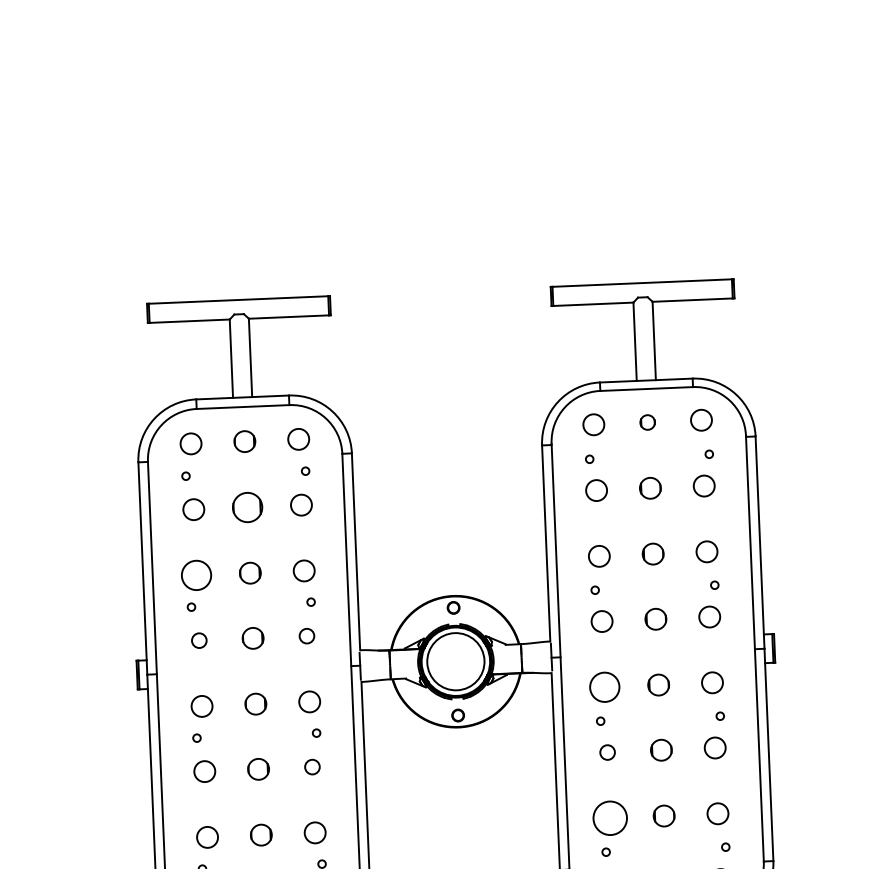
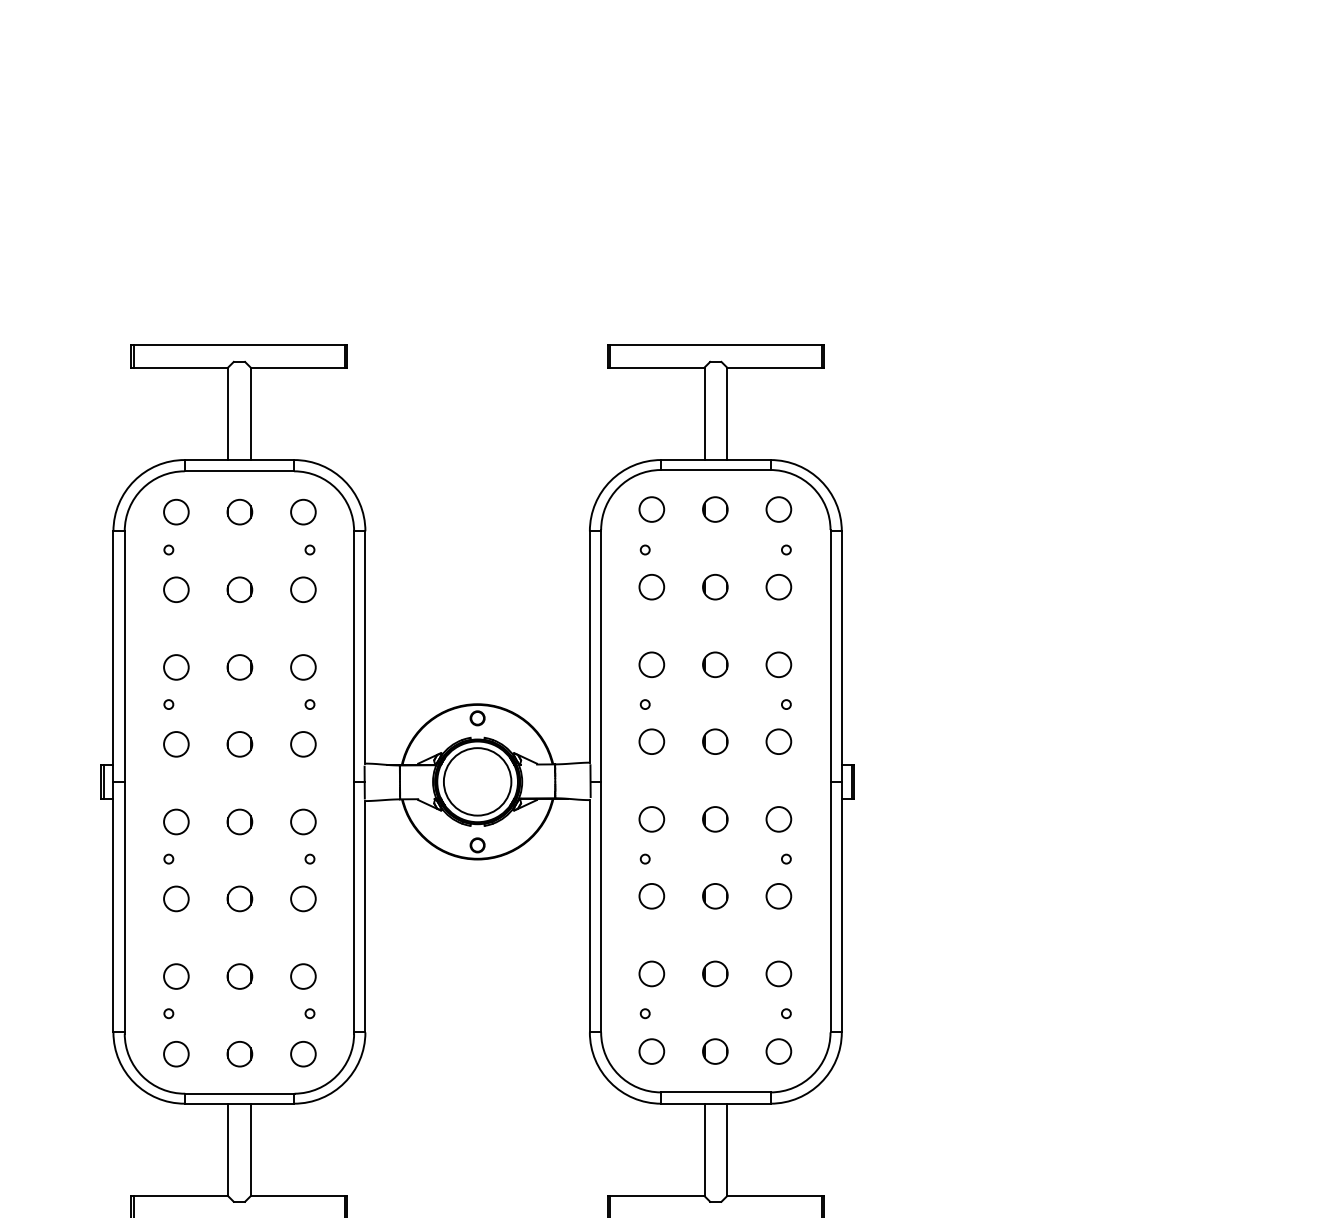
circle: (647, 422) -> (715, 509), size x1.43
part: (247, 507) -> (239, 589), size x0.71
circle: (196, 575) -> (176, 667), size x0.71
circle: (307, 636) -> (303, 744), size x1.43
circle: (199, 640) -> (176, 744), size x1.43
circle: (604, 687) -> (651, 819), size x0.71
circle: (607, 752) -> (651, 896), size x1.43
circle: (312, 766) -> (303, 898), size x1.43
circle: (610, 817) -> (651, 973), size x0.62

